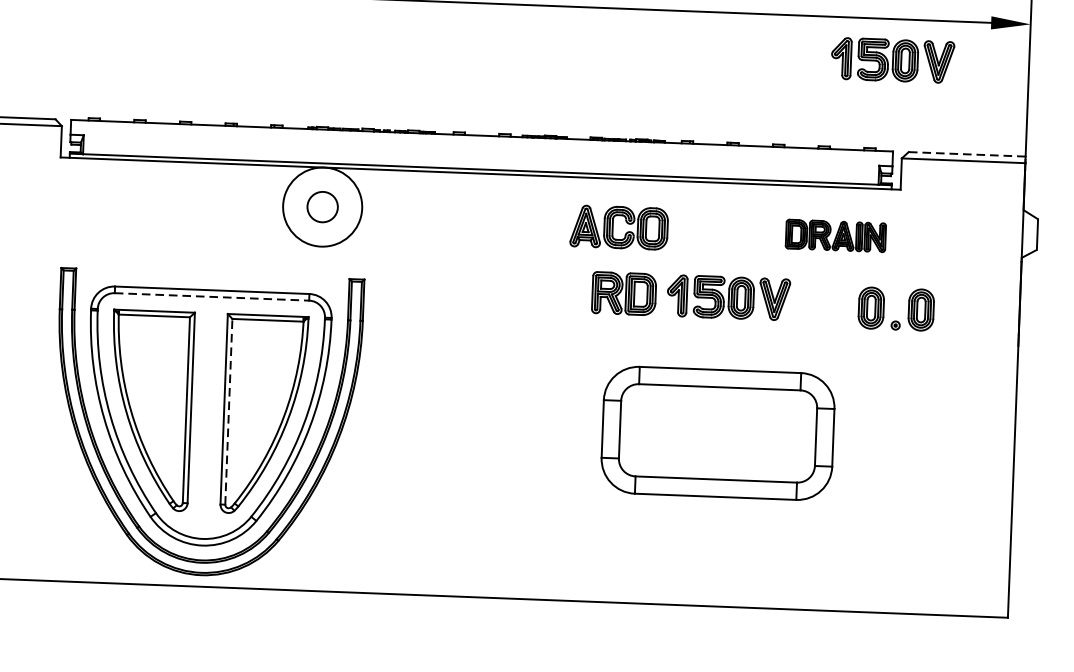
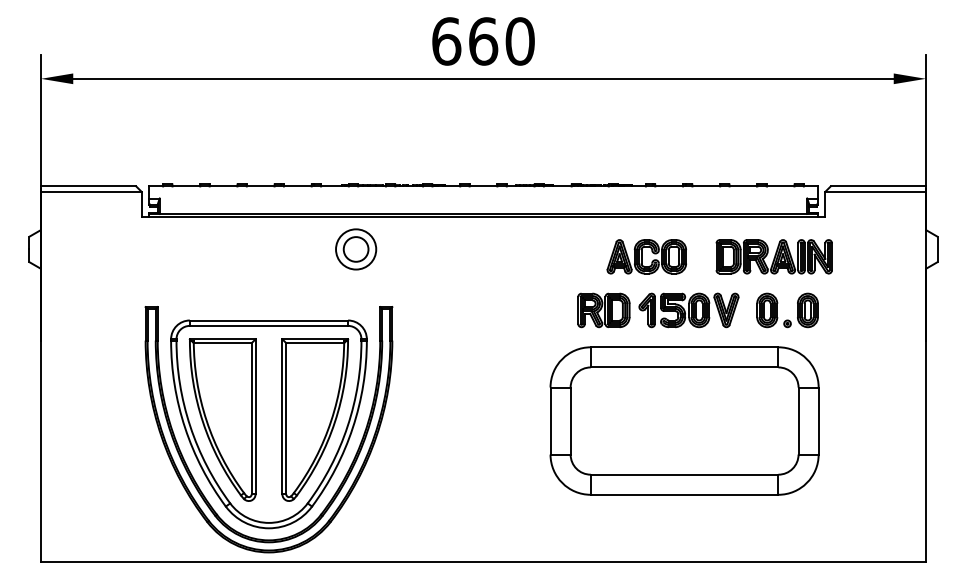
part: (892, 60) -> (814, 112), removed
line: (967, 154) -> (878, 186), dashed -> solid
circle: (323, 207) -> (356, 249), size x0.62
part: (618, 227) -> (646, 256), moved
part: (835, 235) -> (773, 256), size x1.43
line: (212, 296) -> (269, 325), dashed -> solid
part: (895, 320) -> (787, 319), moved
line: (229, 411) -> (286, 418), dashed -> solid
part: (718, 432) -> (684, 420), size x1.43

